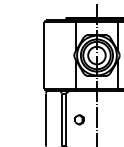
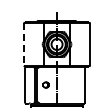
line: (43, 57) -> (23, 45), solid -> dashed

